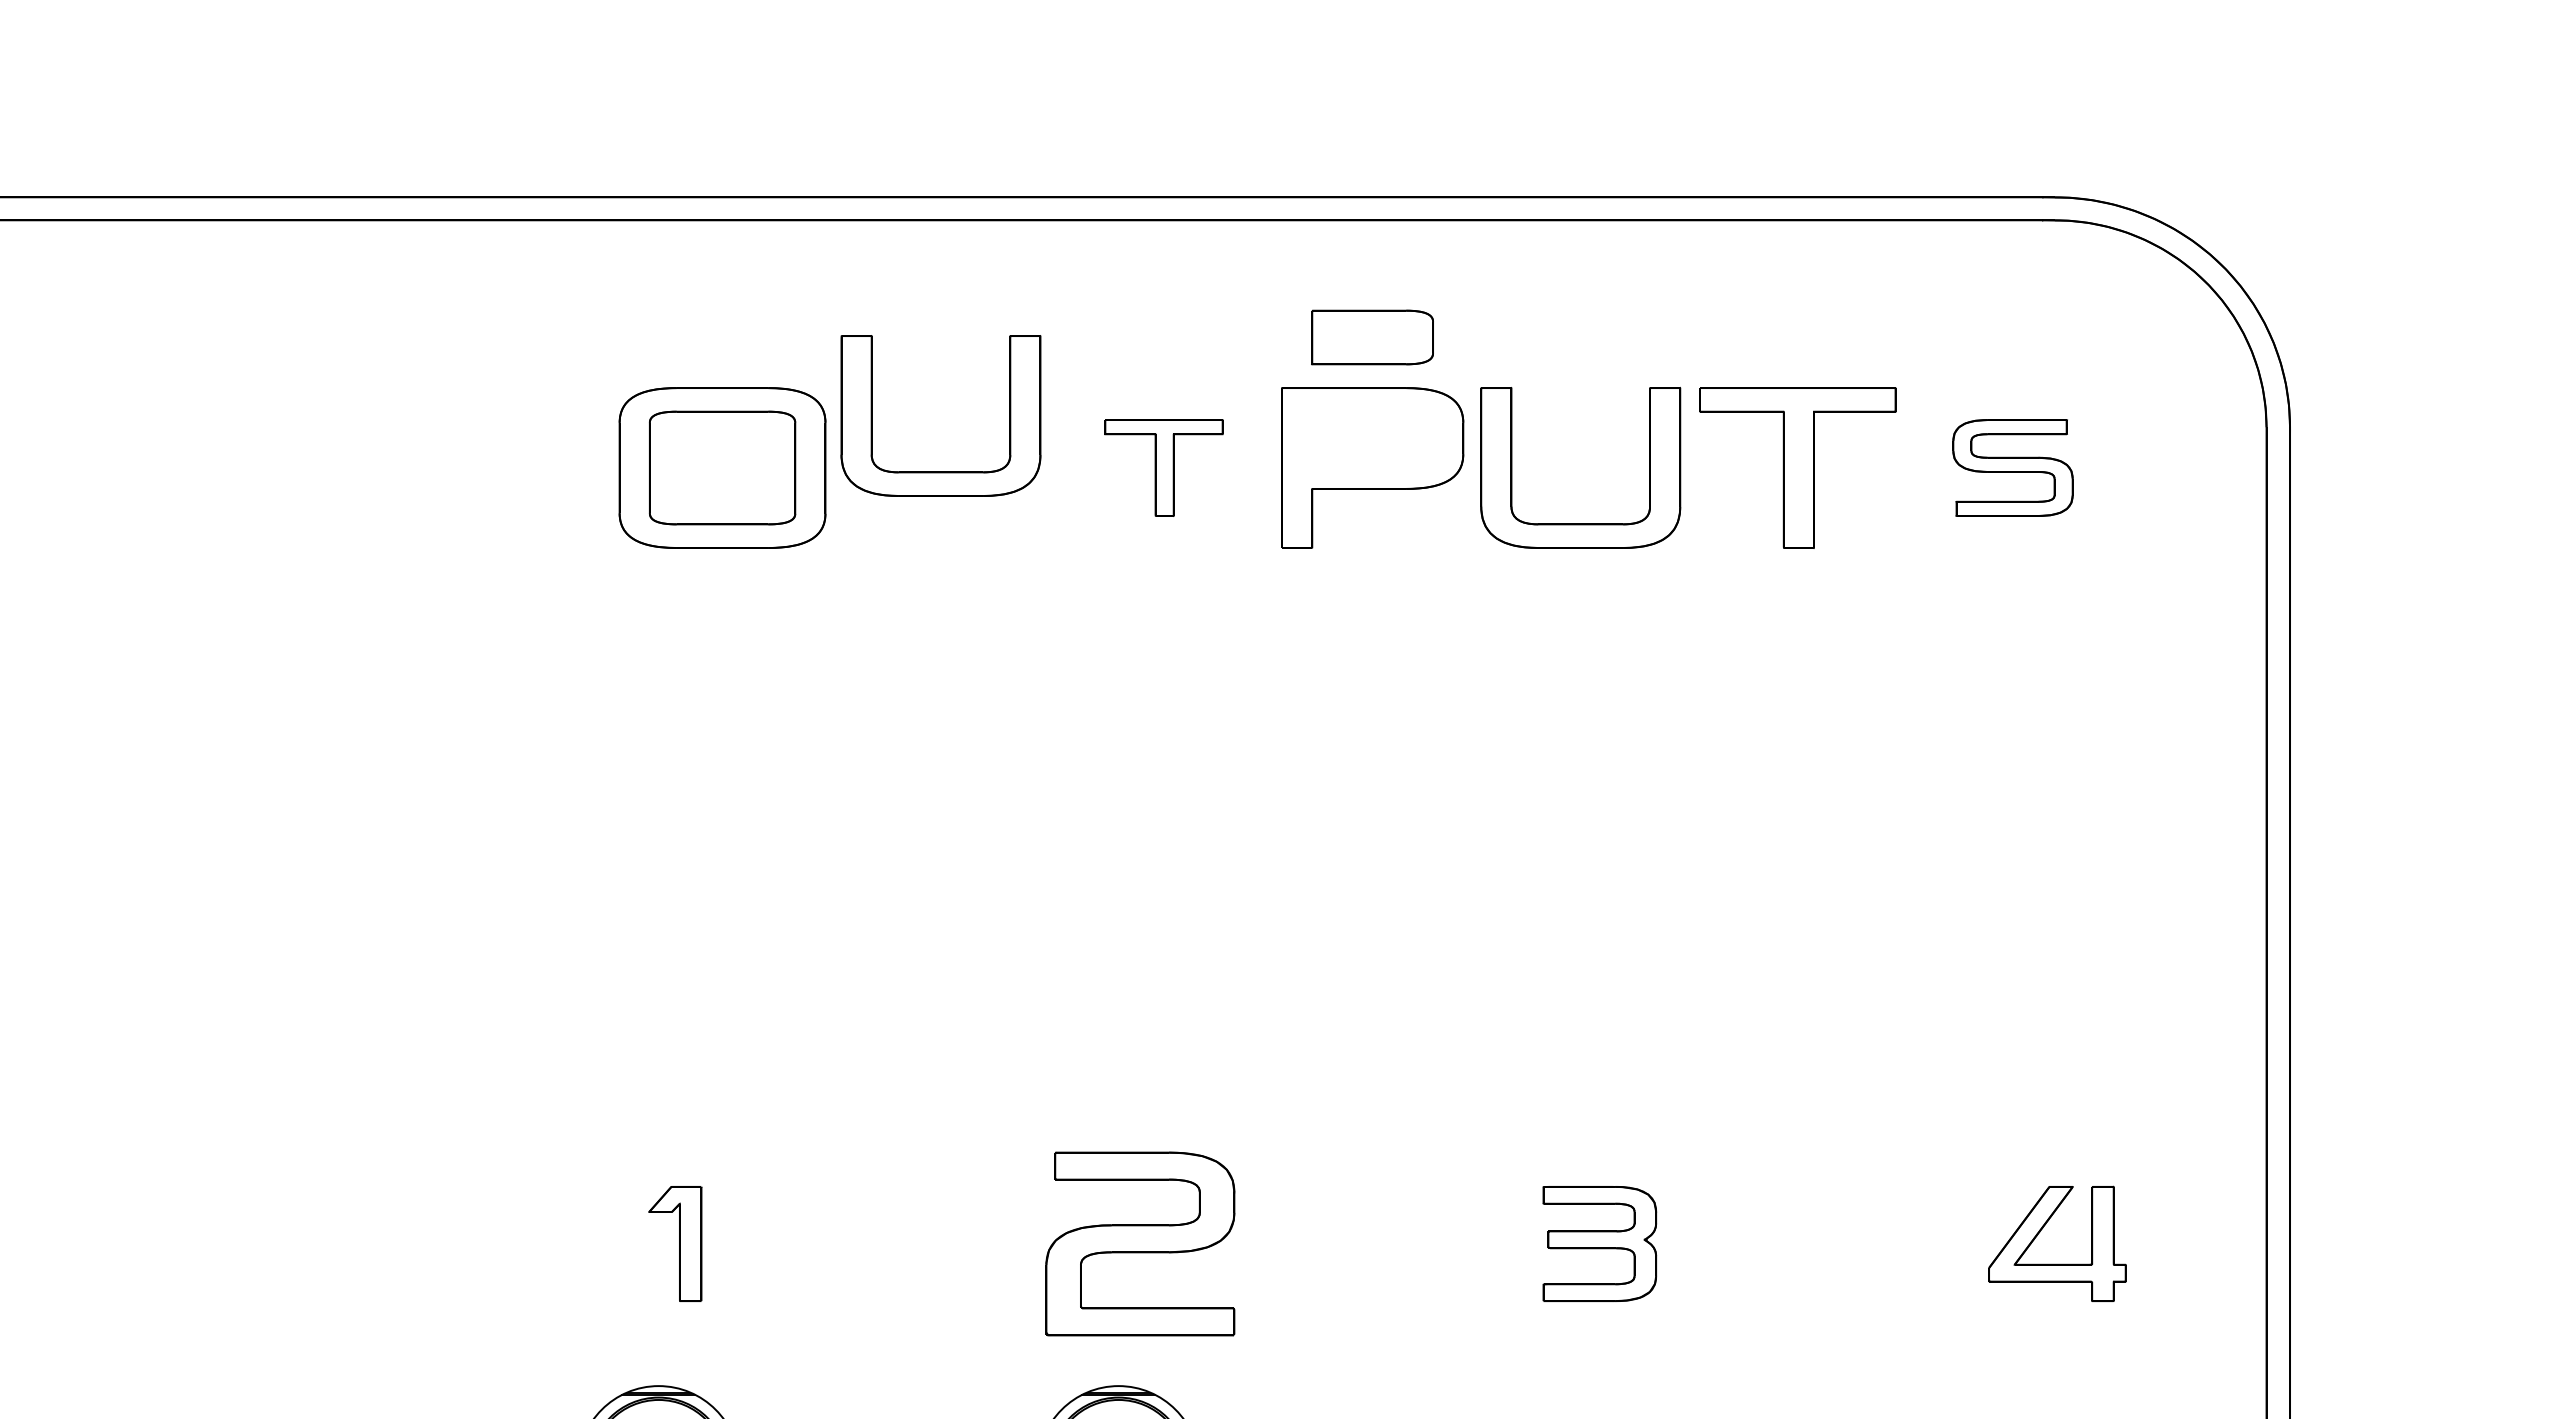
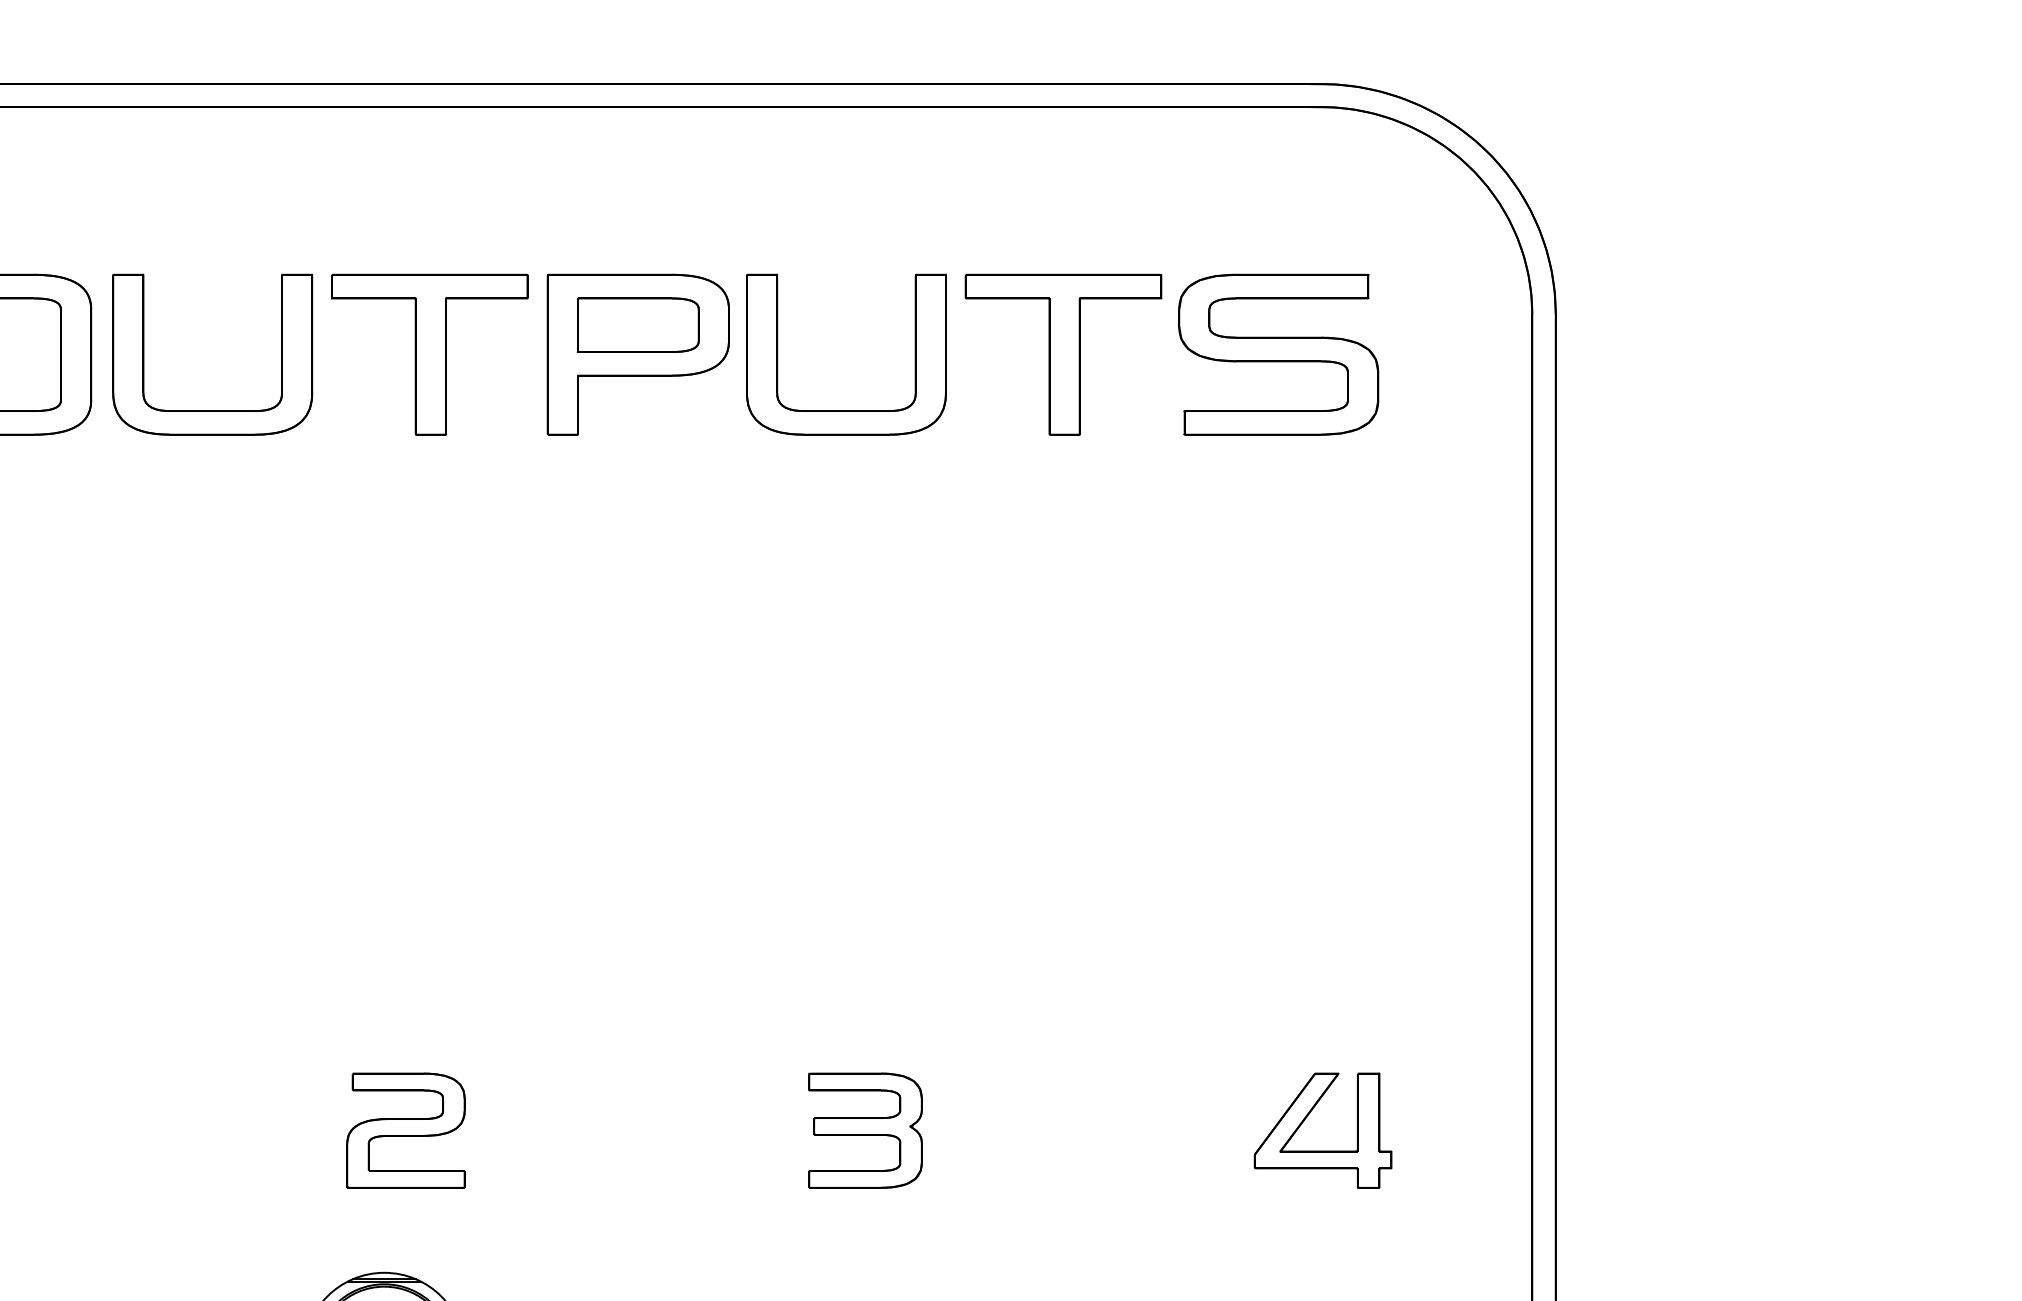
part: (1372, 337) -> (638, 325), moved
part: (1163, 467) -> (429, 354), size x1.67
part: (2012, 467) -> (1278, 354), size x1.67
part: (940, 471) -> (212, 410), moved
part: (1139, 1243) -> (405, 1130), size x0.62

